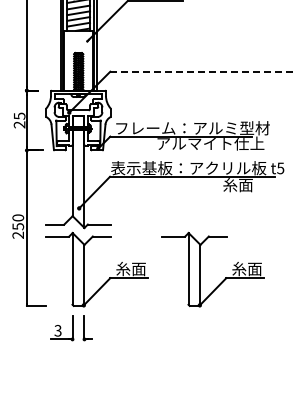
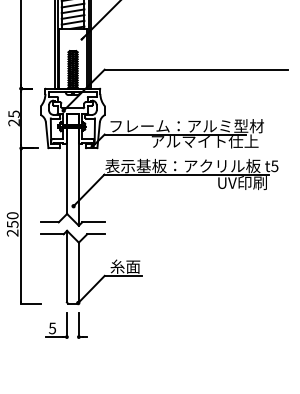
line: (202, 71) -> (196, 69), dashed -> solid
text: (247, 185) -> (241, 183), 糸面 -> UV印刷
part: (200, 269) -> (194, 267), removed
text: (58, 330) -> (52, 328), 3 -> 5

